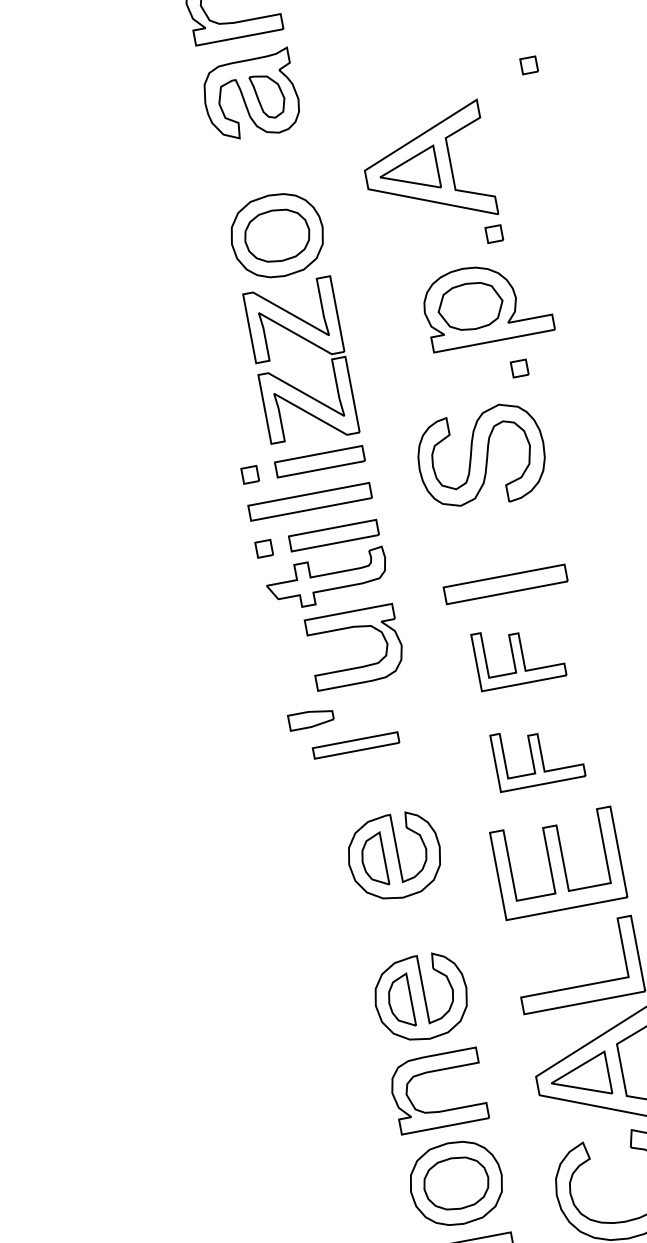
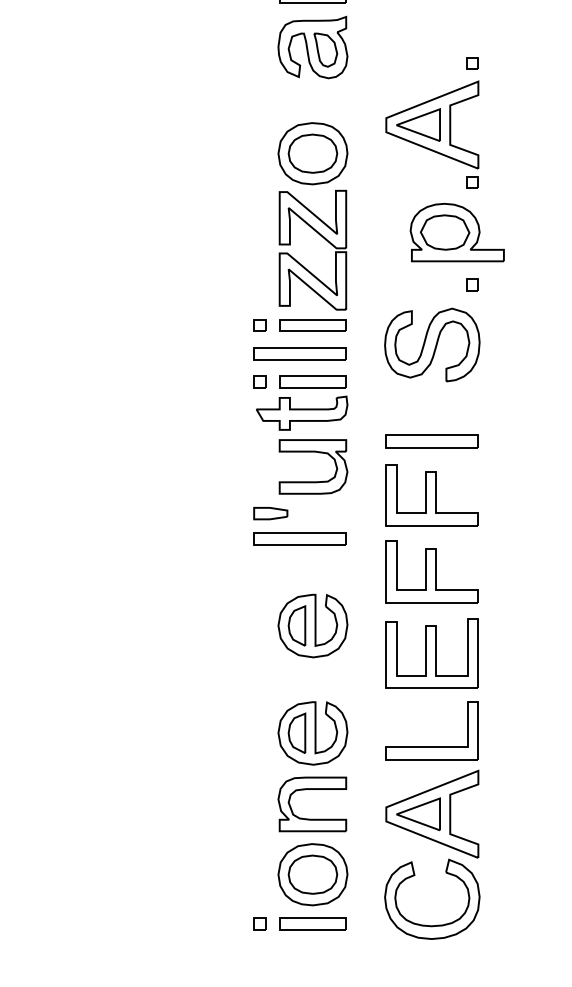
part: (529, 65) -> (472, 63), moved
part: (518, 655) -> (431, 495), size x1.43
part: (355, 744) -> (299, 538), size x1.43
part: (536, 755) -> (431, 571), size x1.43

